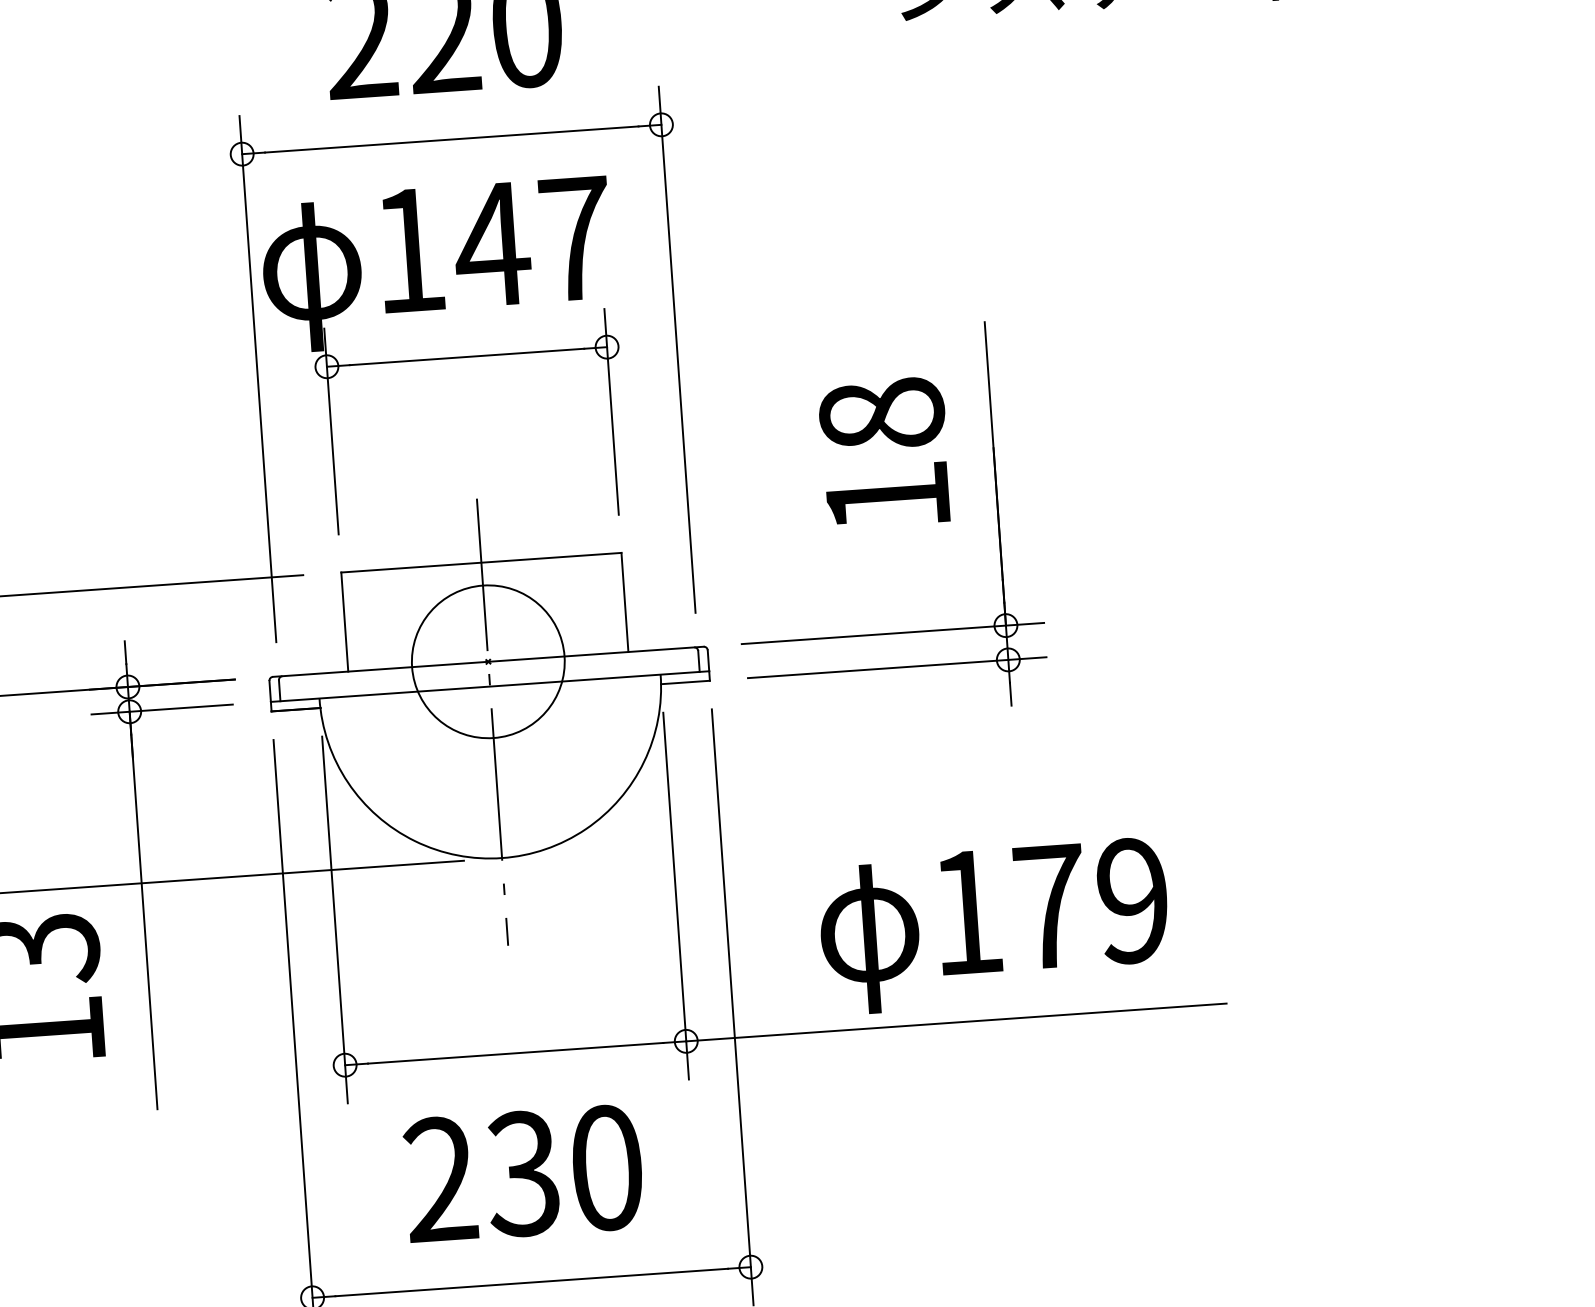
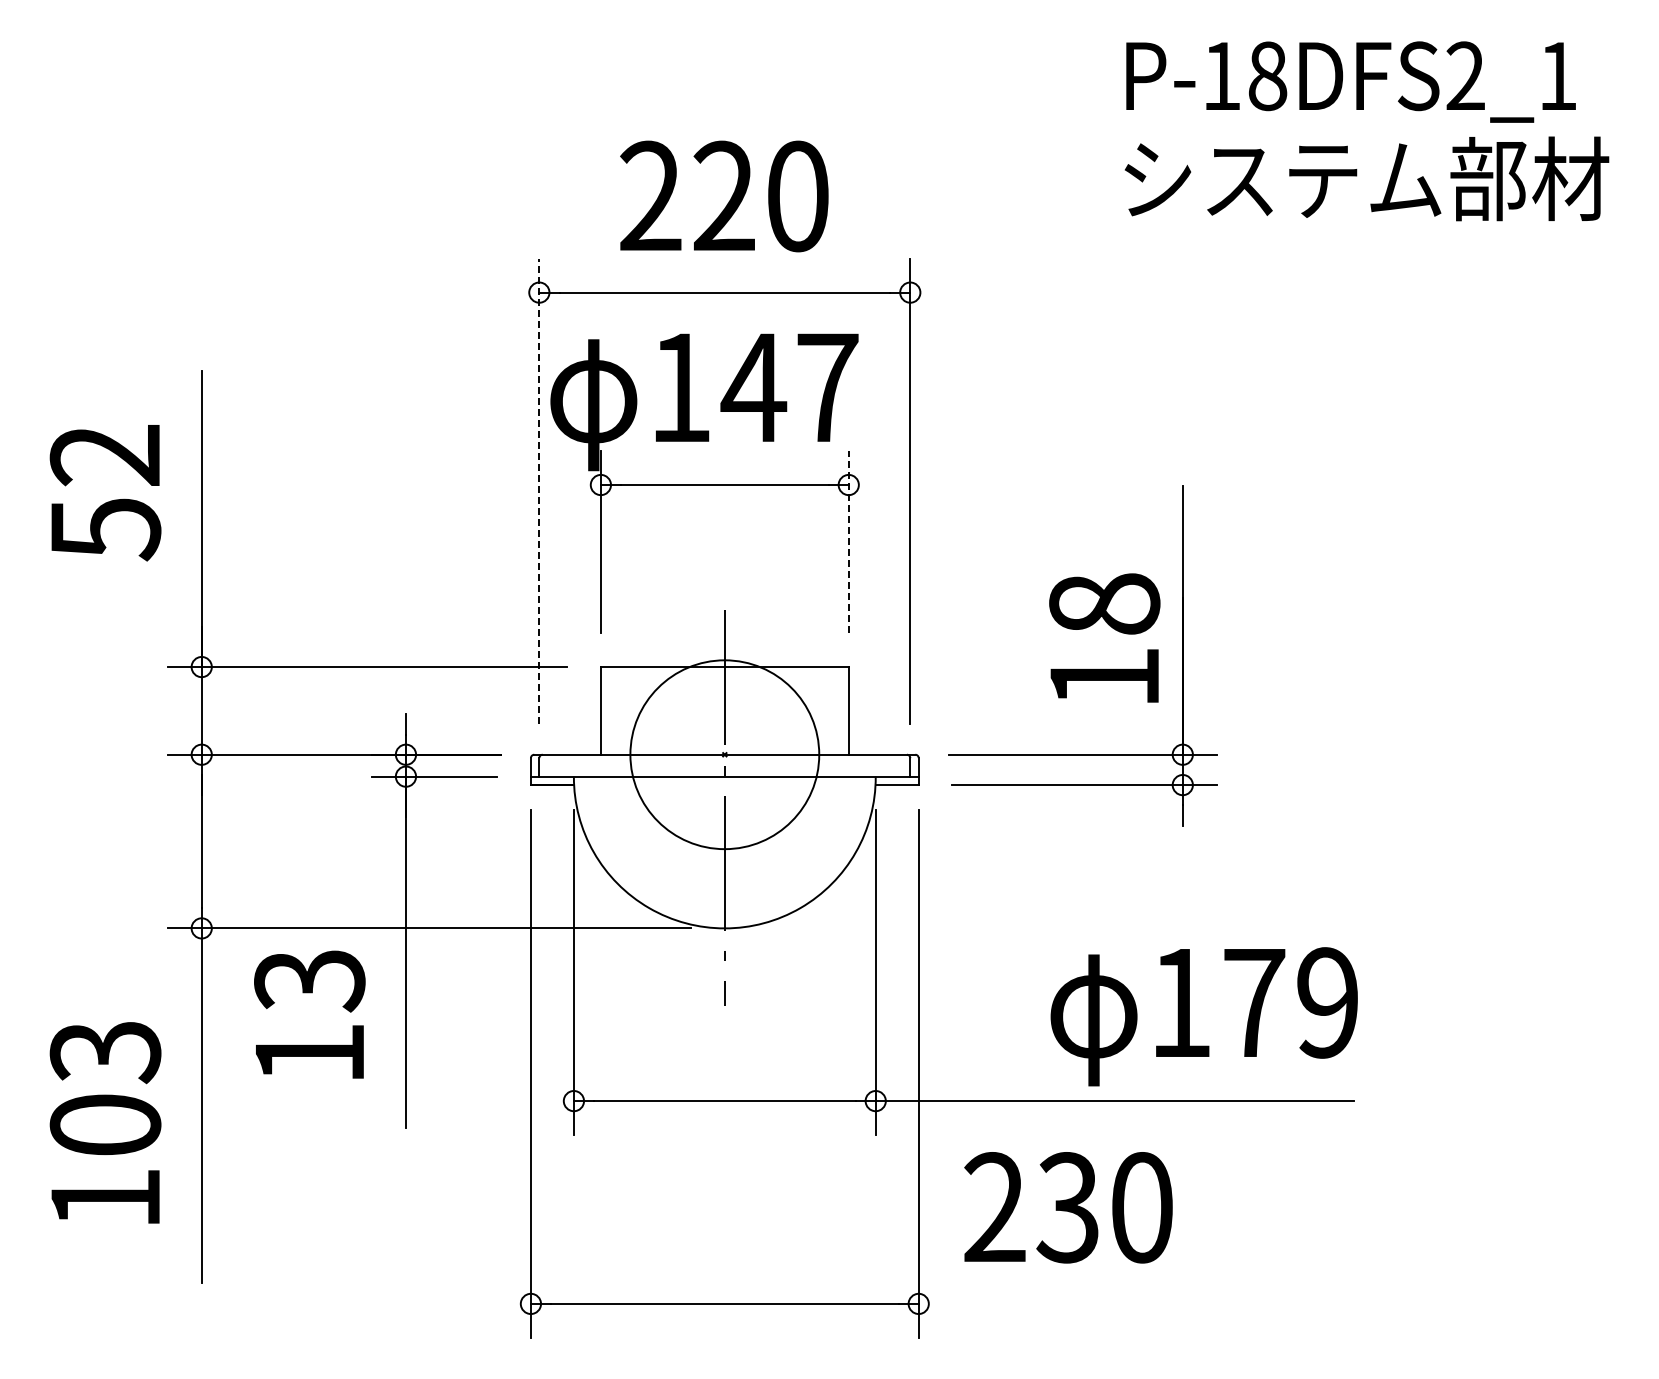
line: (258, 378) -> (539, 491), solid -> dashed
line: (611, 411) -> (848, 541), solid -> dashed
text: (884, 452) -> (1104, 637), moved
circle: (487, 661) -> (724, 754), size x1.4
text: (993, 926) -> (1203, 1016), moved
text: (523, 1173) -> (1068, 1207), moved

